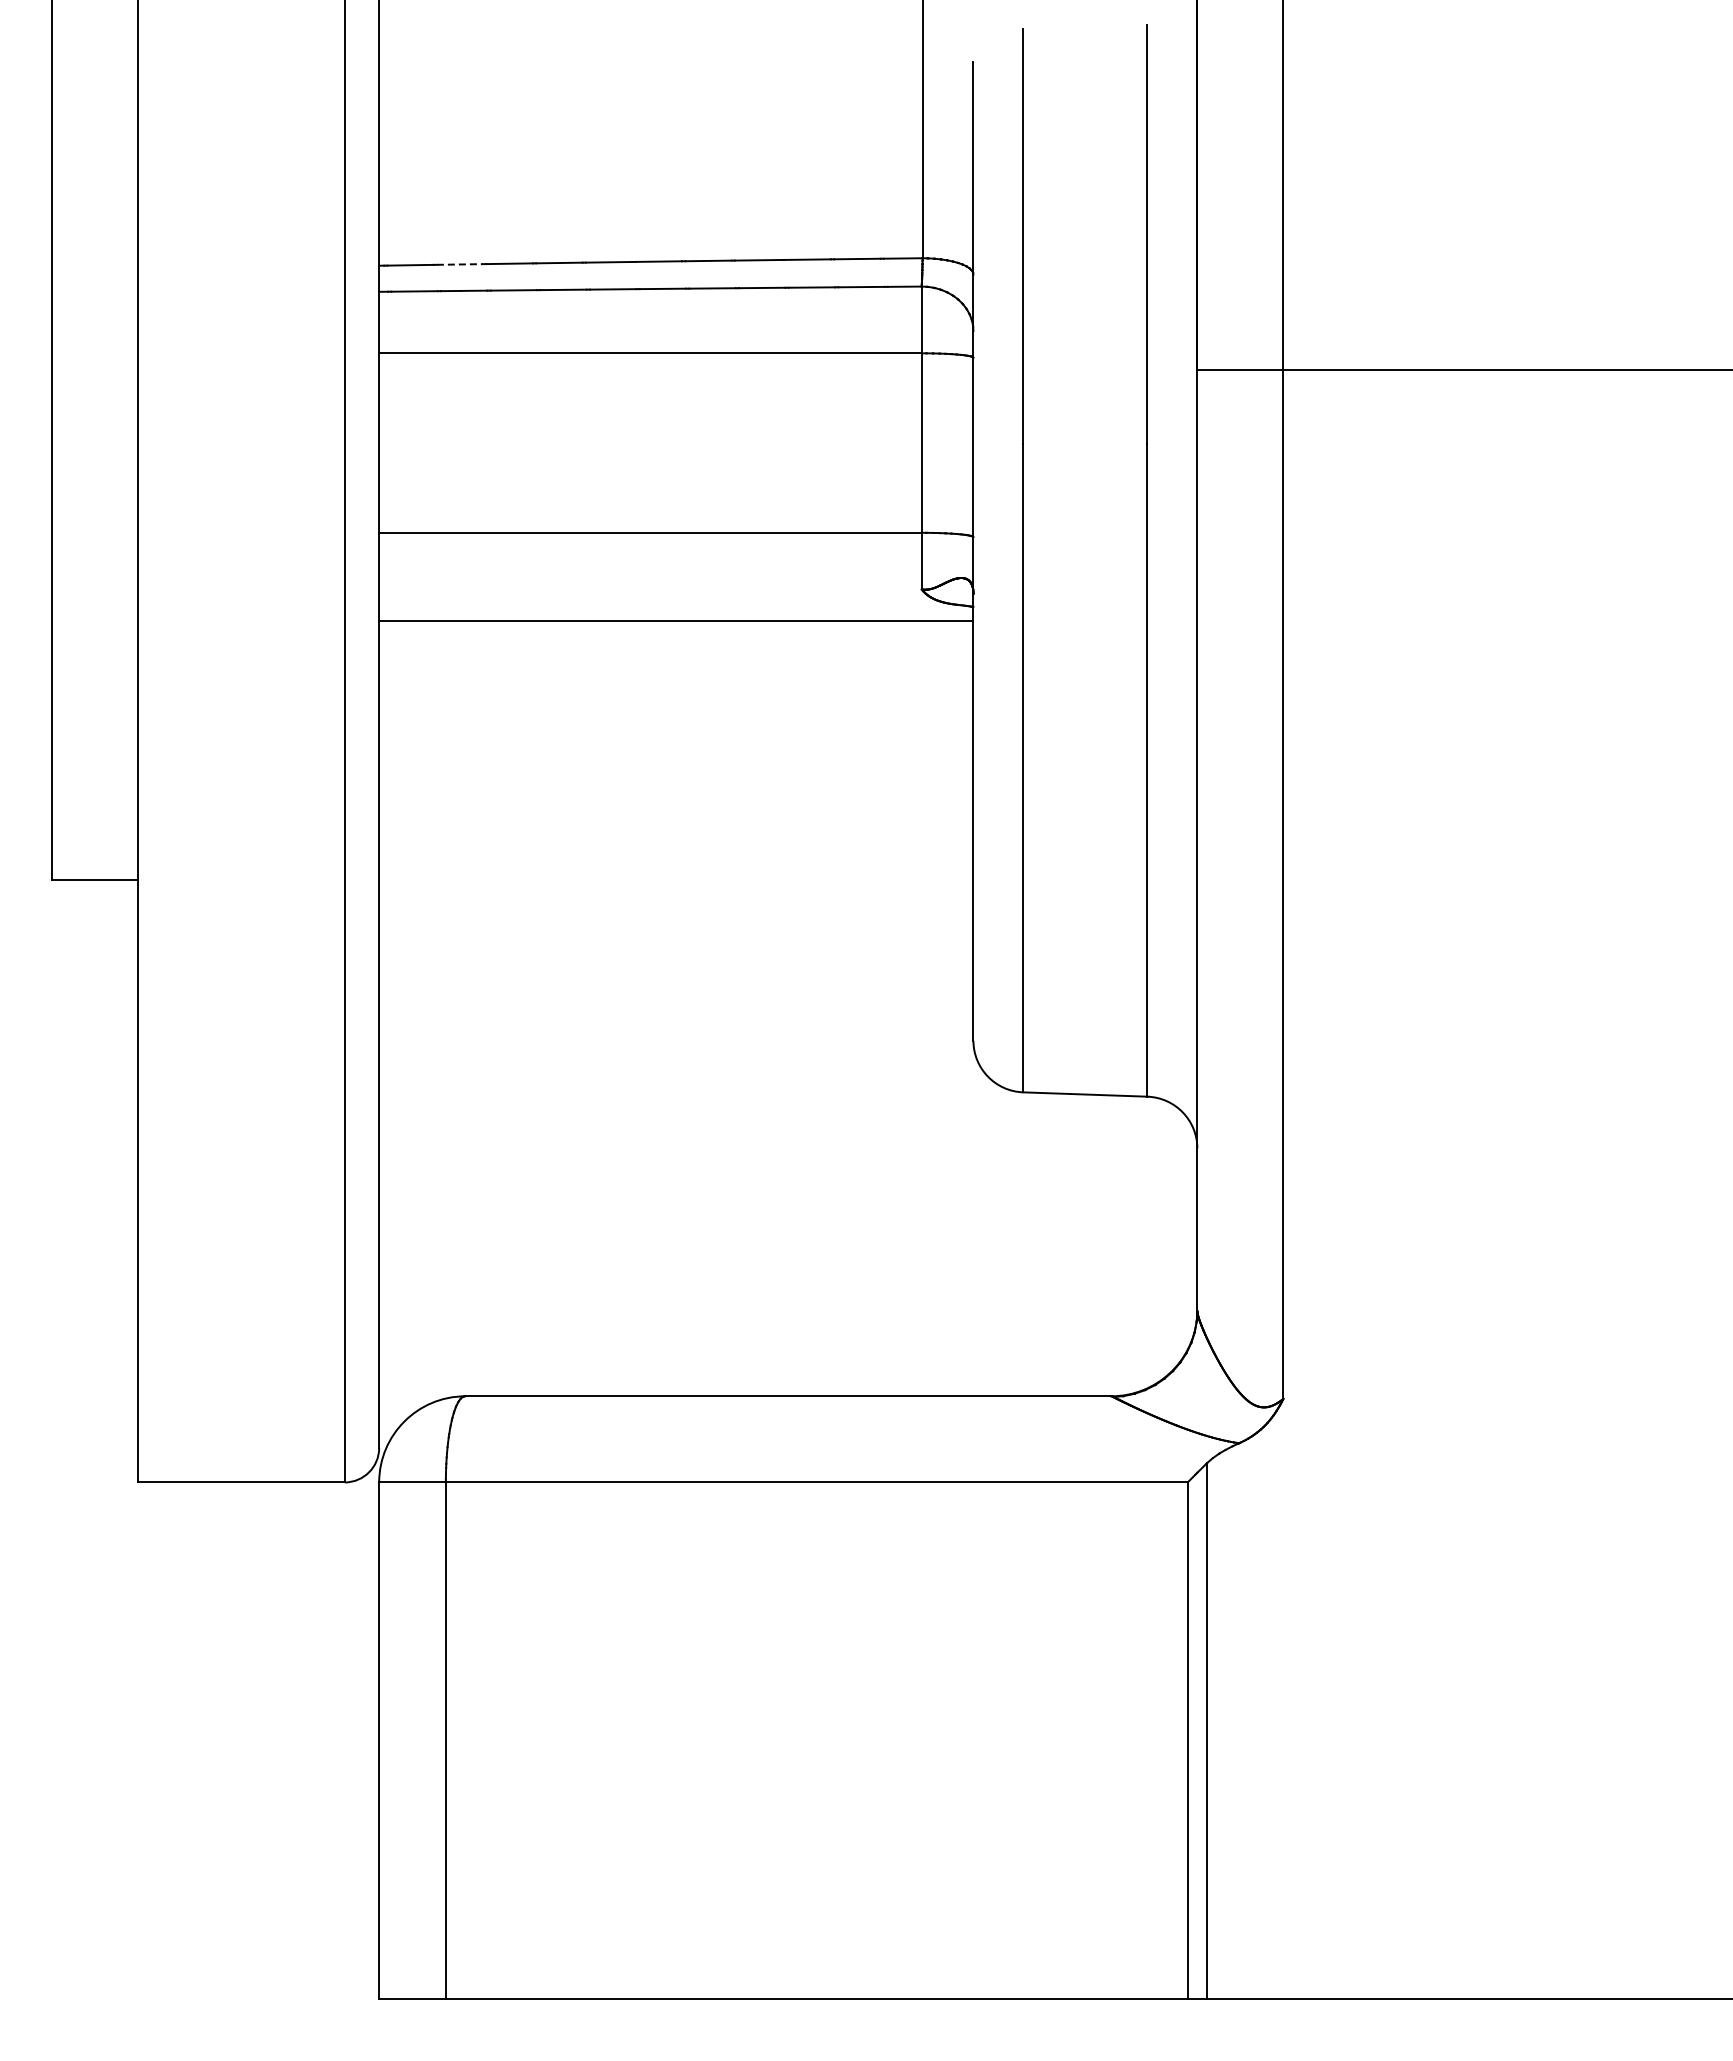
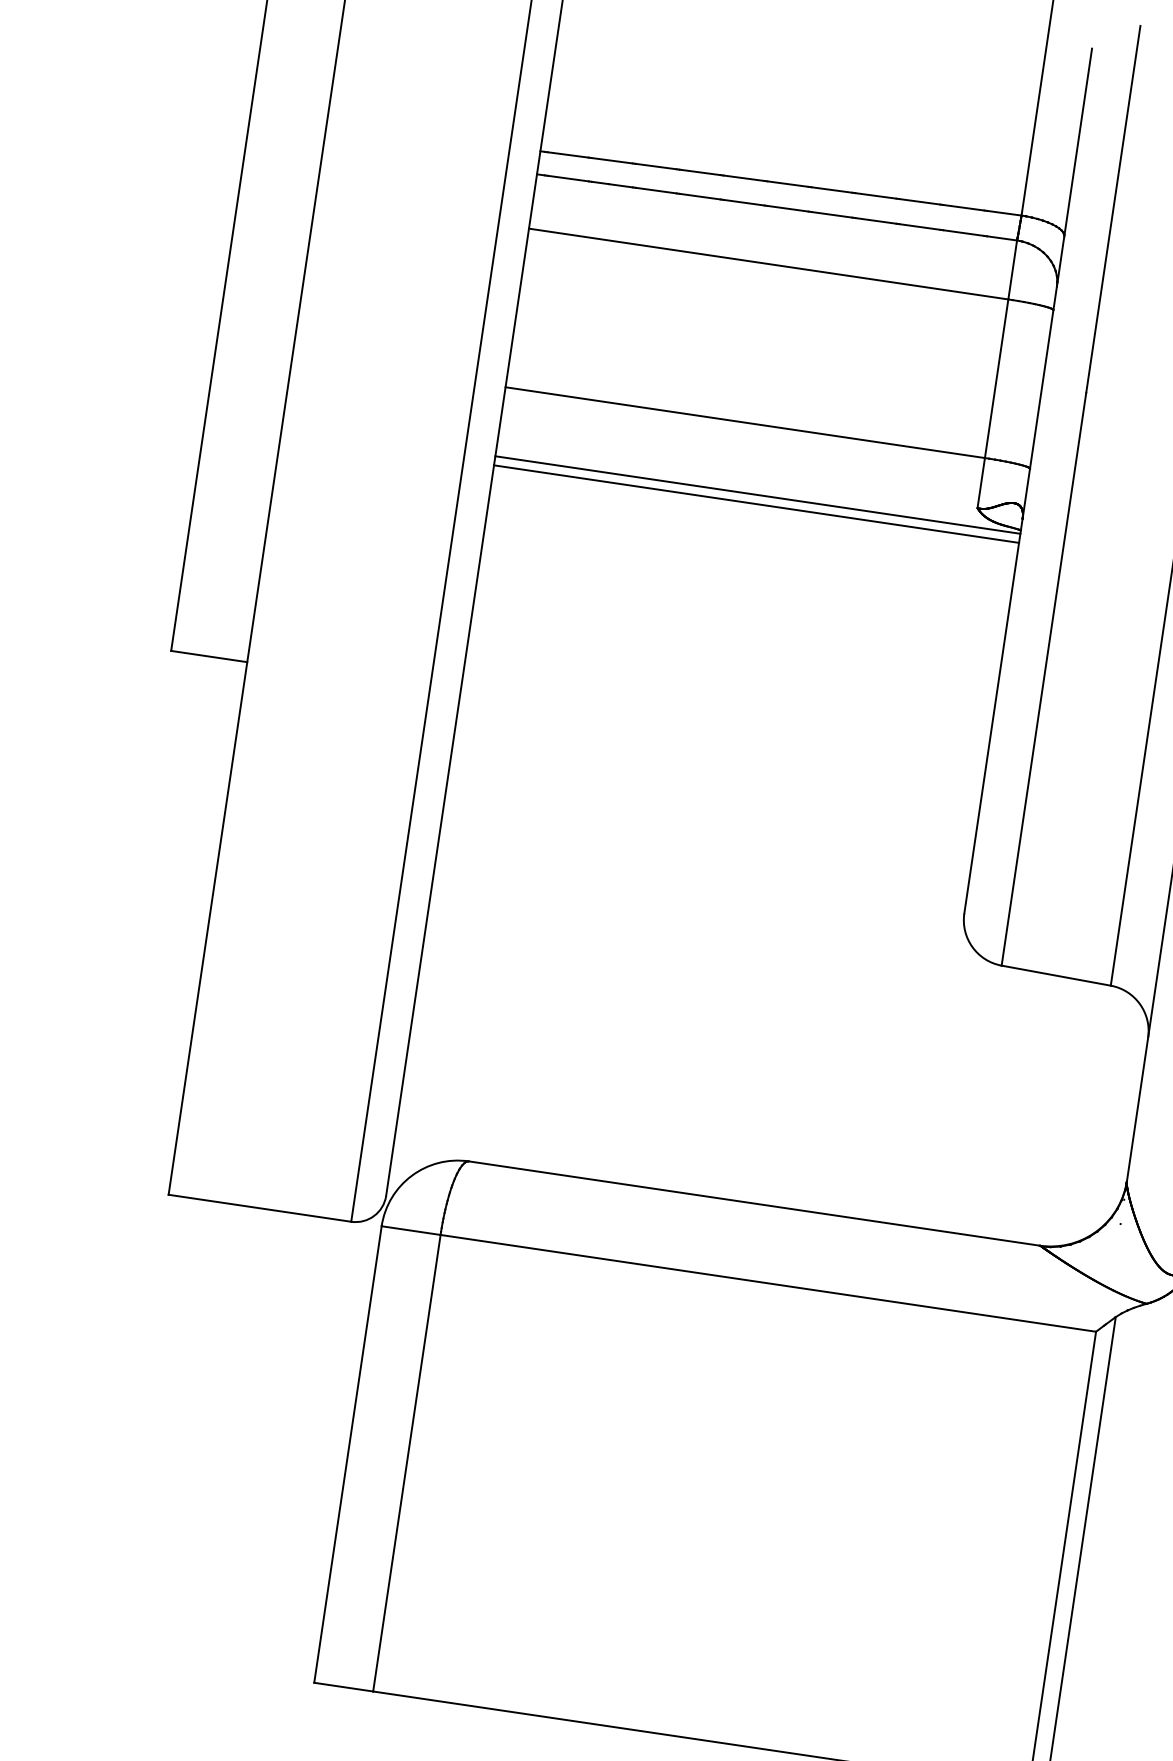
line: (460, 264) -> (612, 160), dashed -> solid
line: (676, 610) -> (758, 494), added

